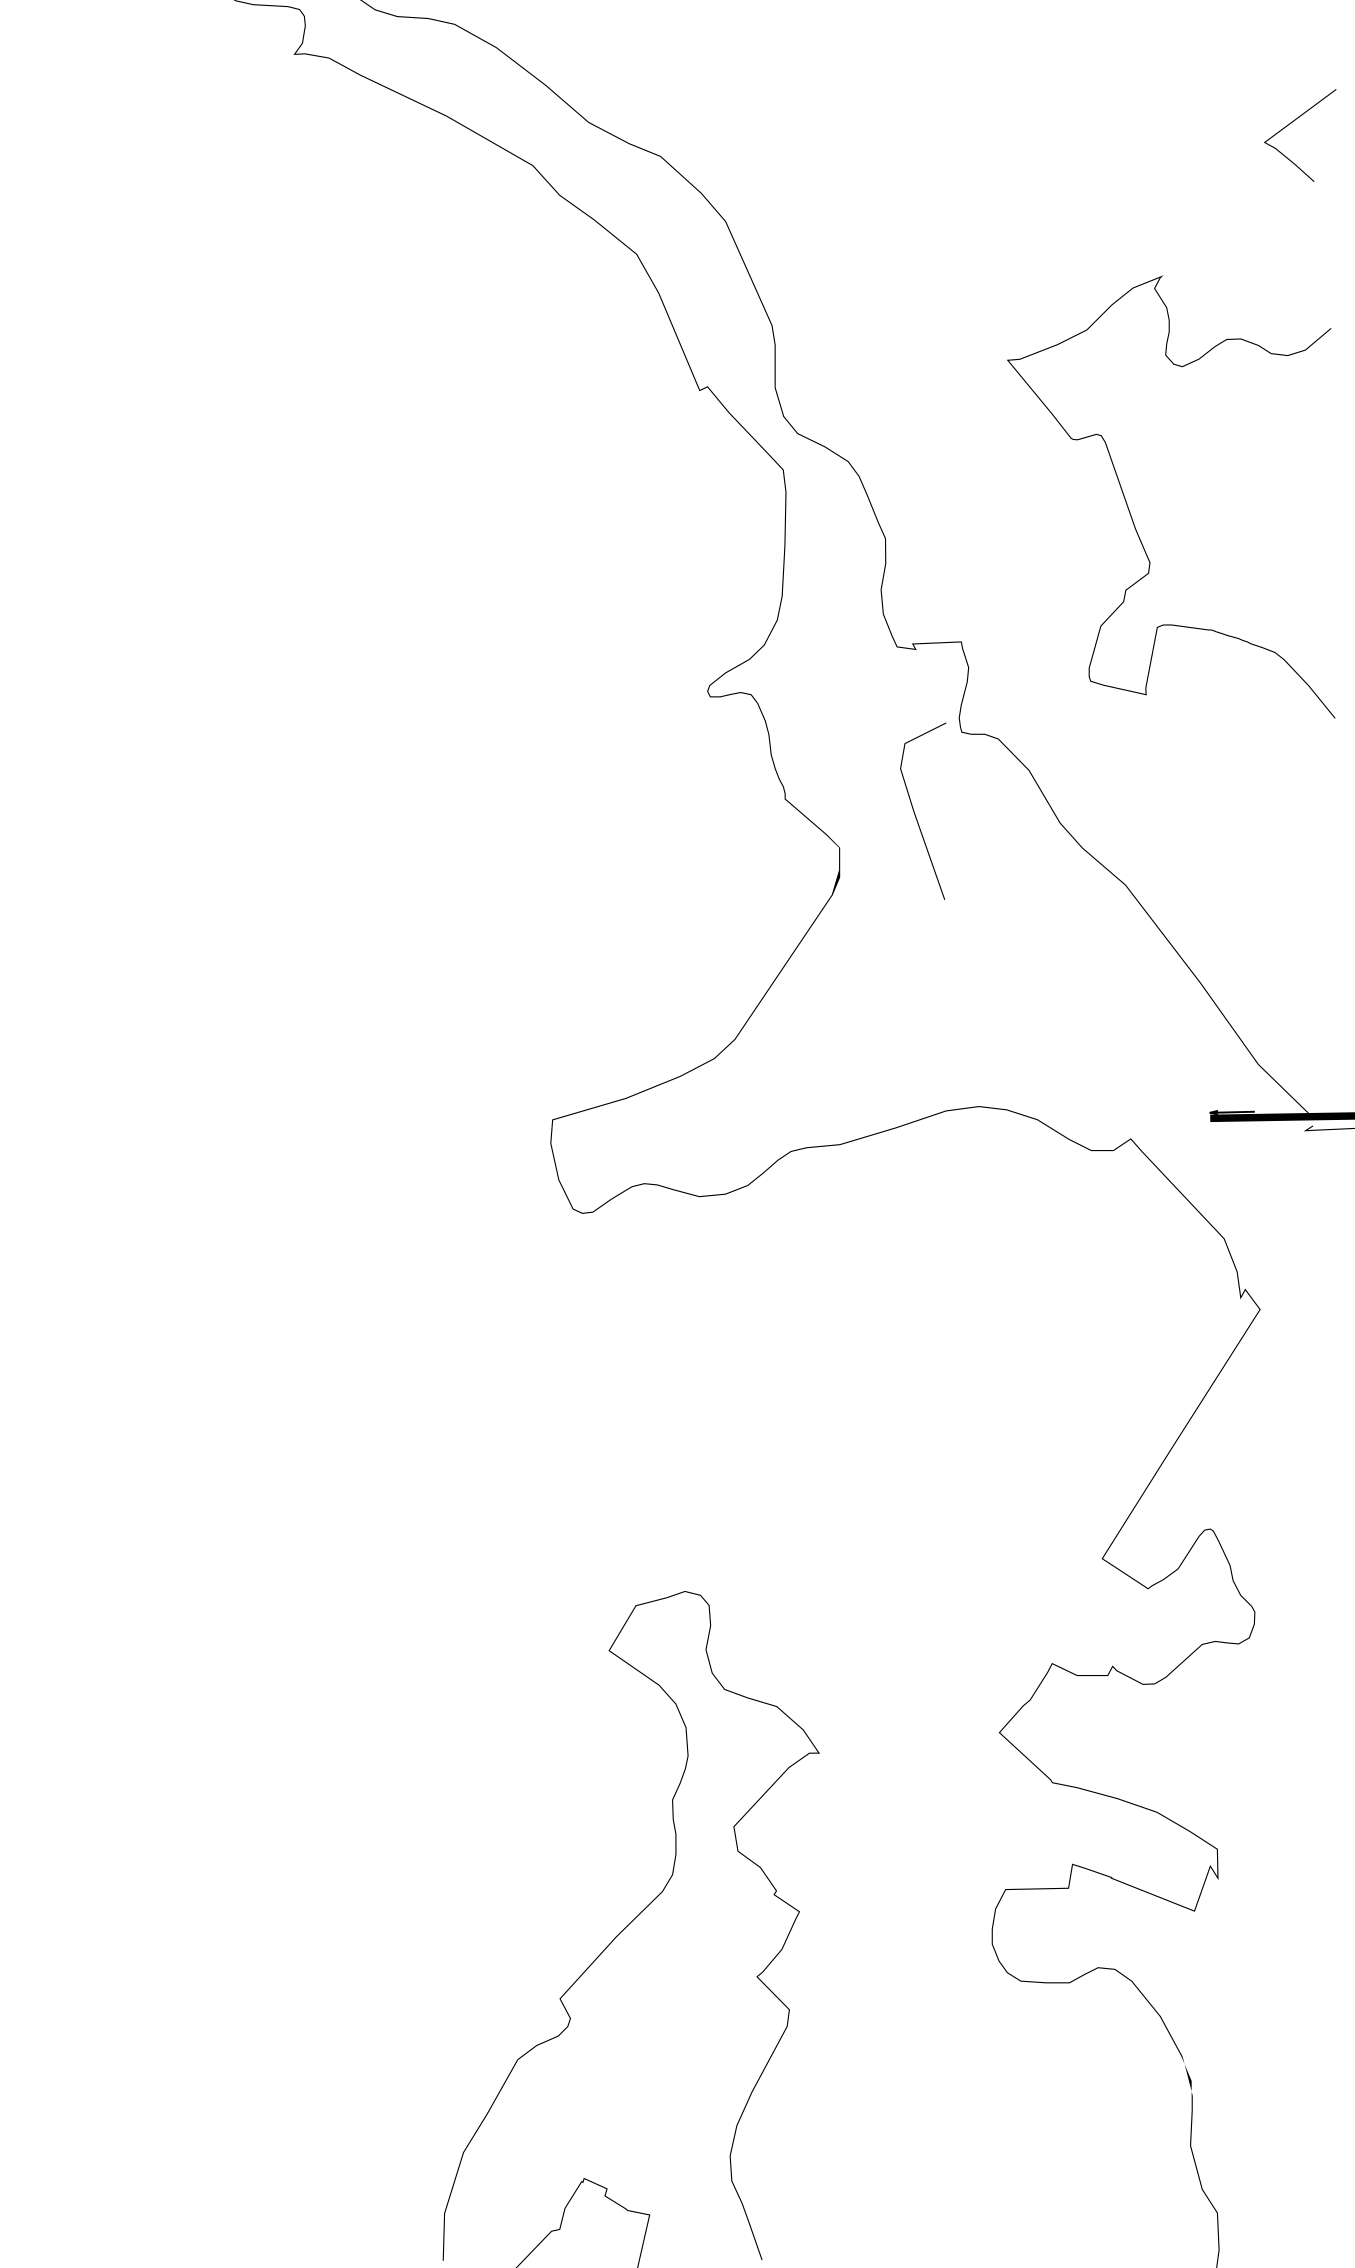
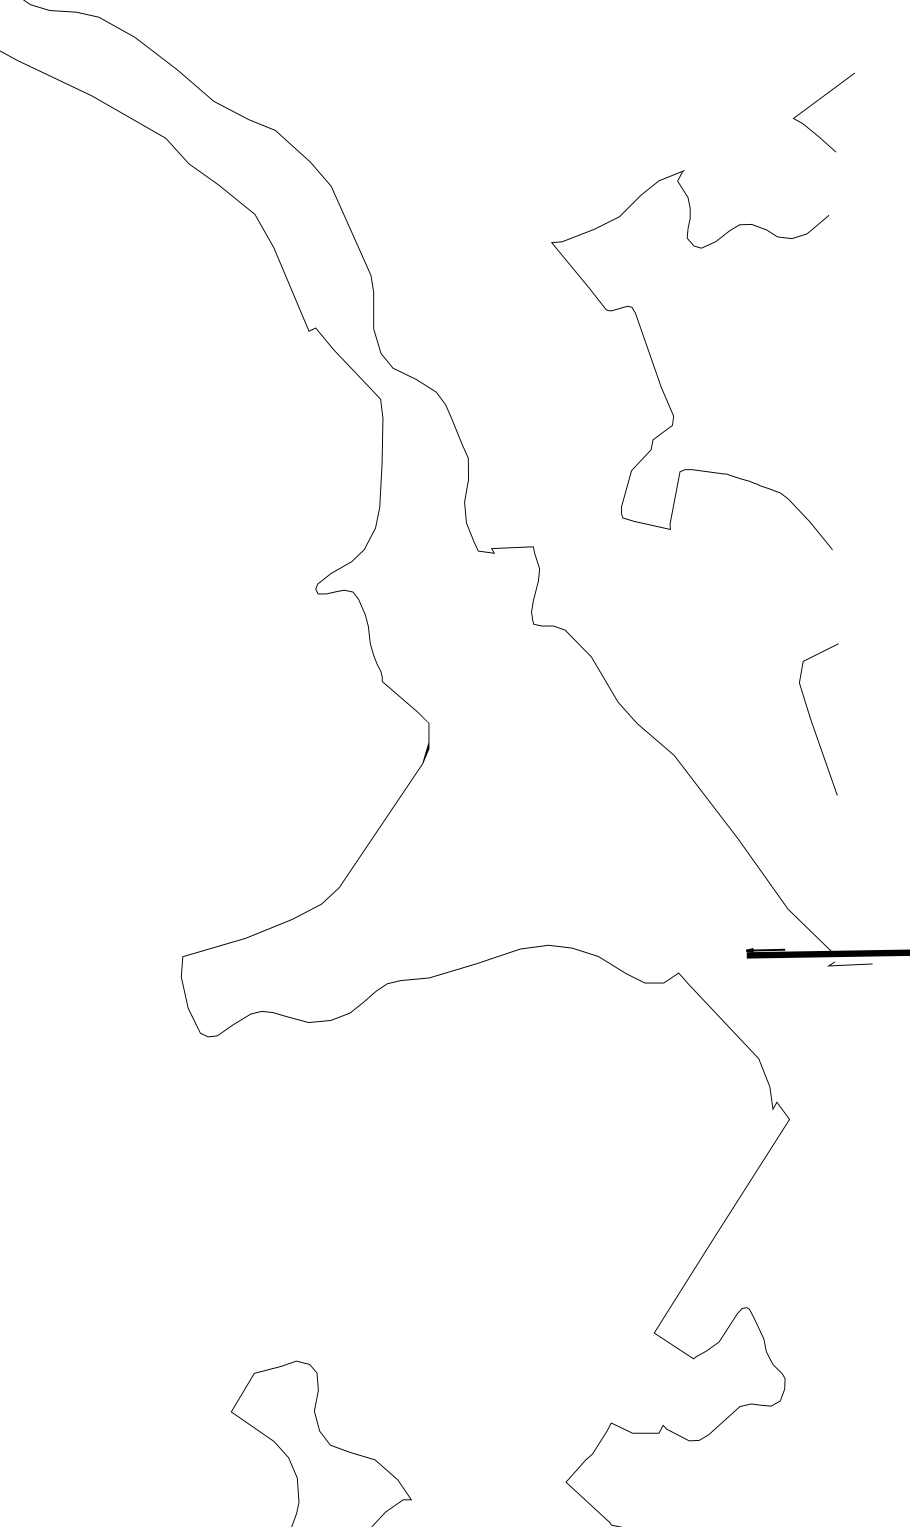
curve: (1129, 509) -> (656, 370), moved
line: (915, 813) -> (812, 721), moved

